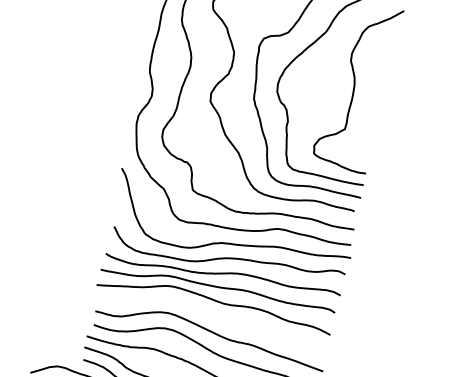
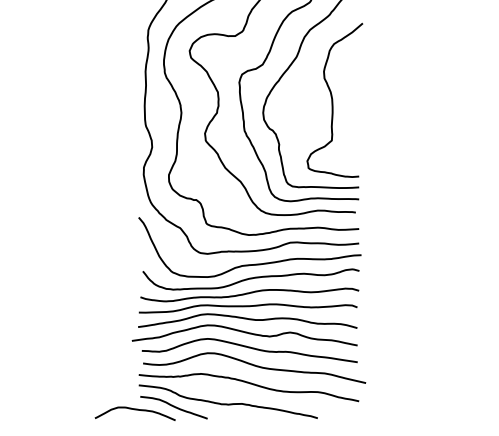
curve: (209, 315) -> (245, 333), added

